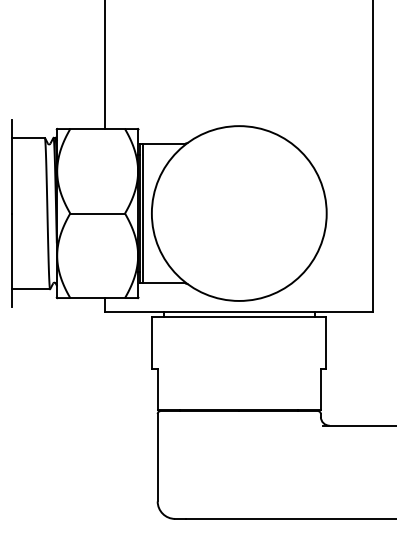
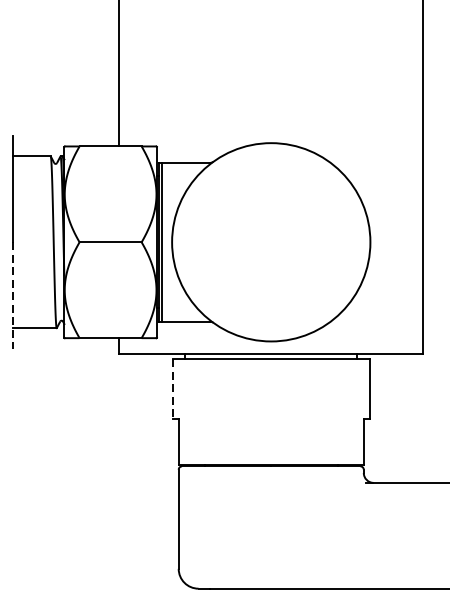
line: (12, 260) -> (14, 295), solid -> dashed
line: (152, 343) -> (172, 389), solid -> dashed

